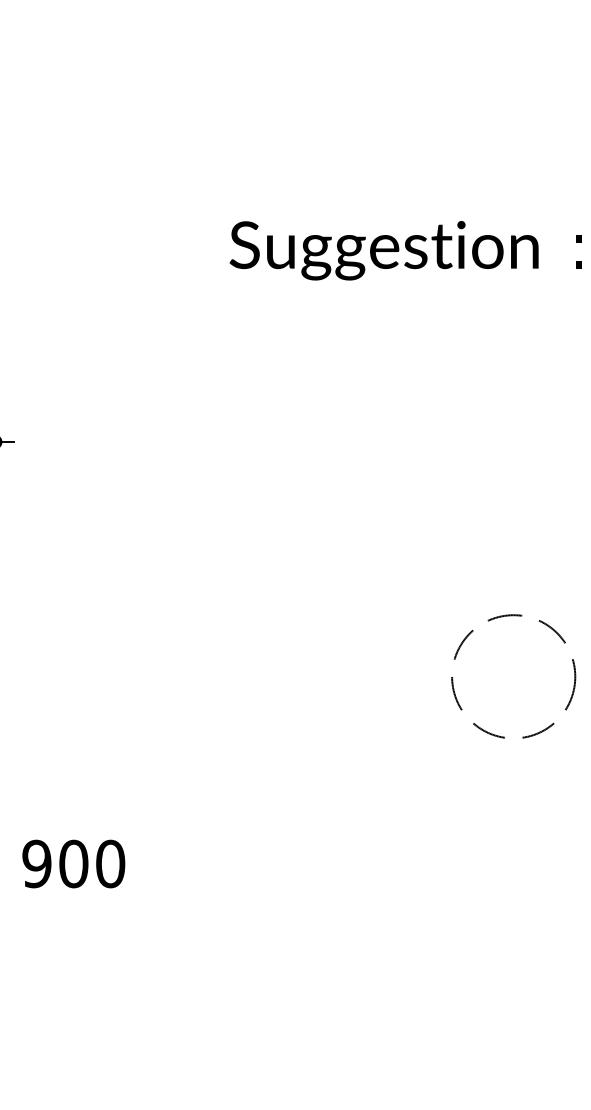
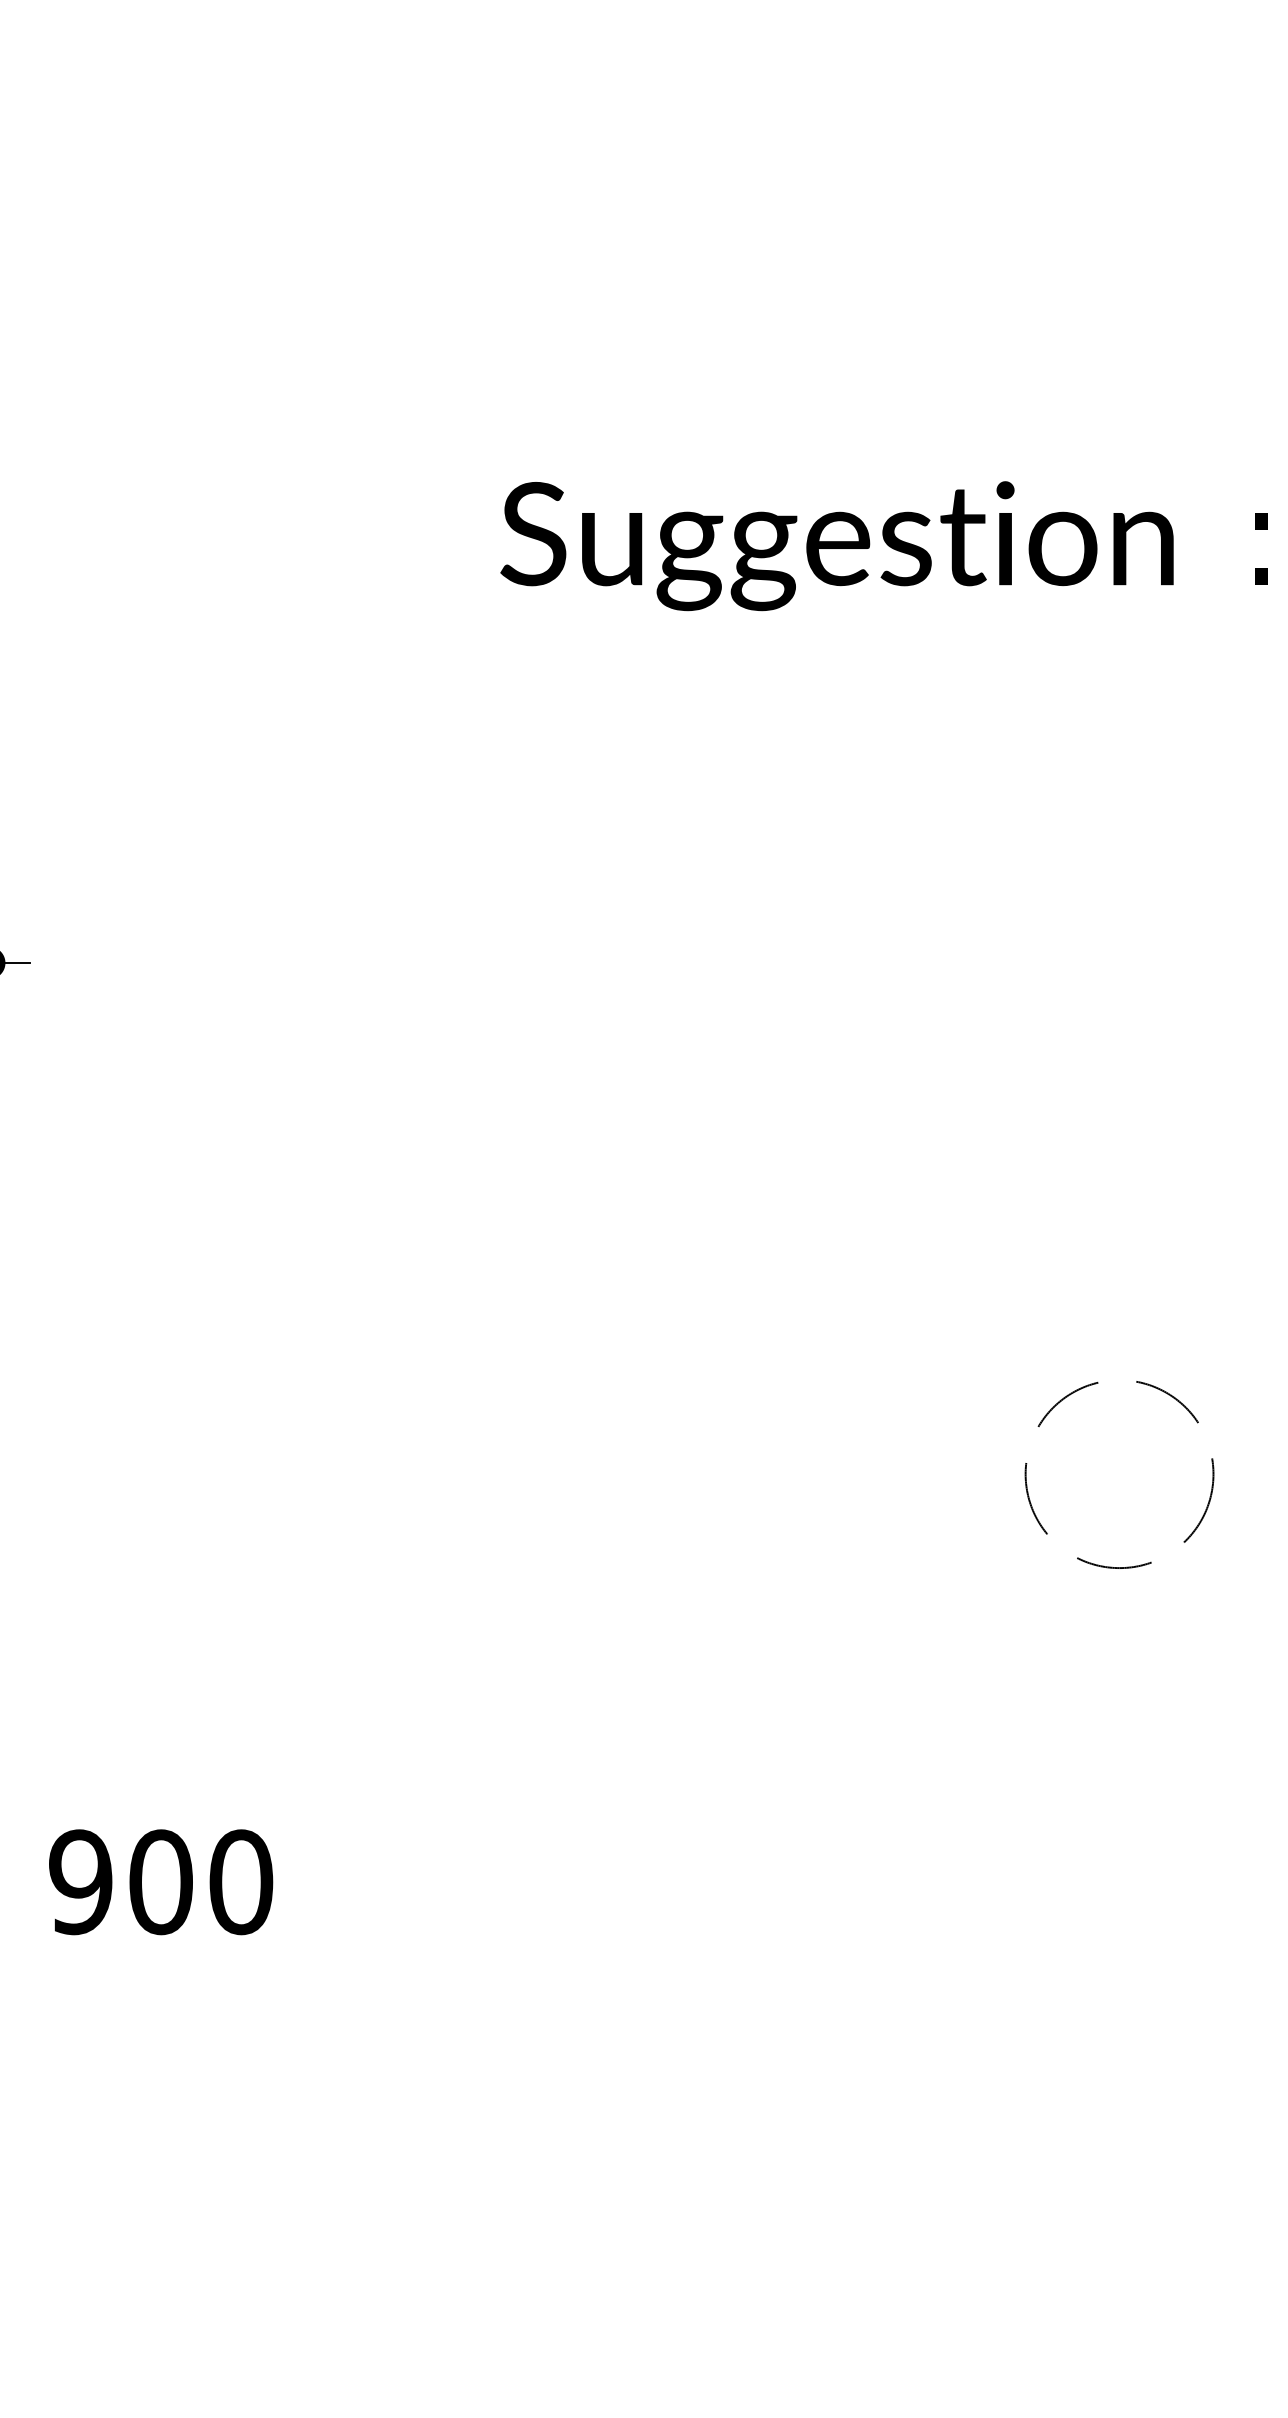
circle: (513, 676) -> (1118, 1473), size x0.7

